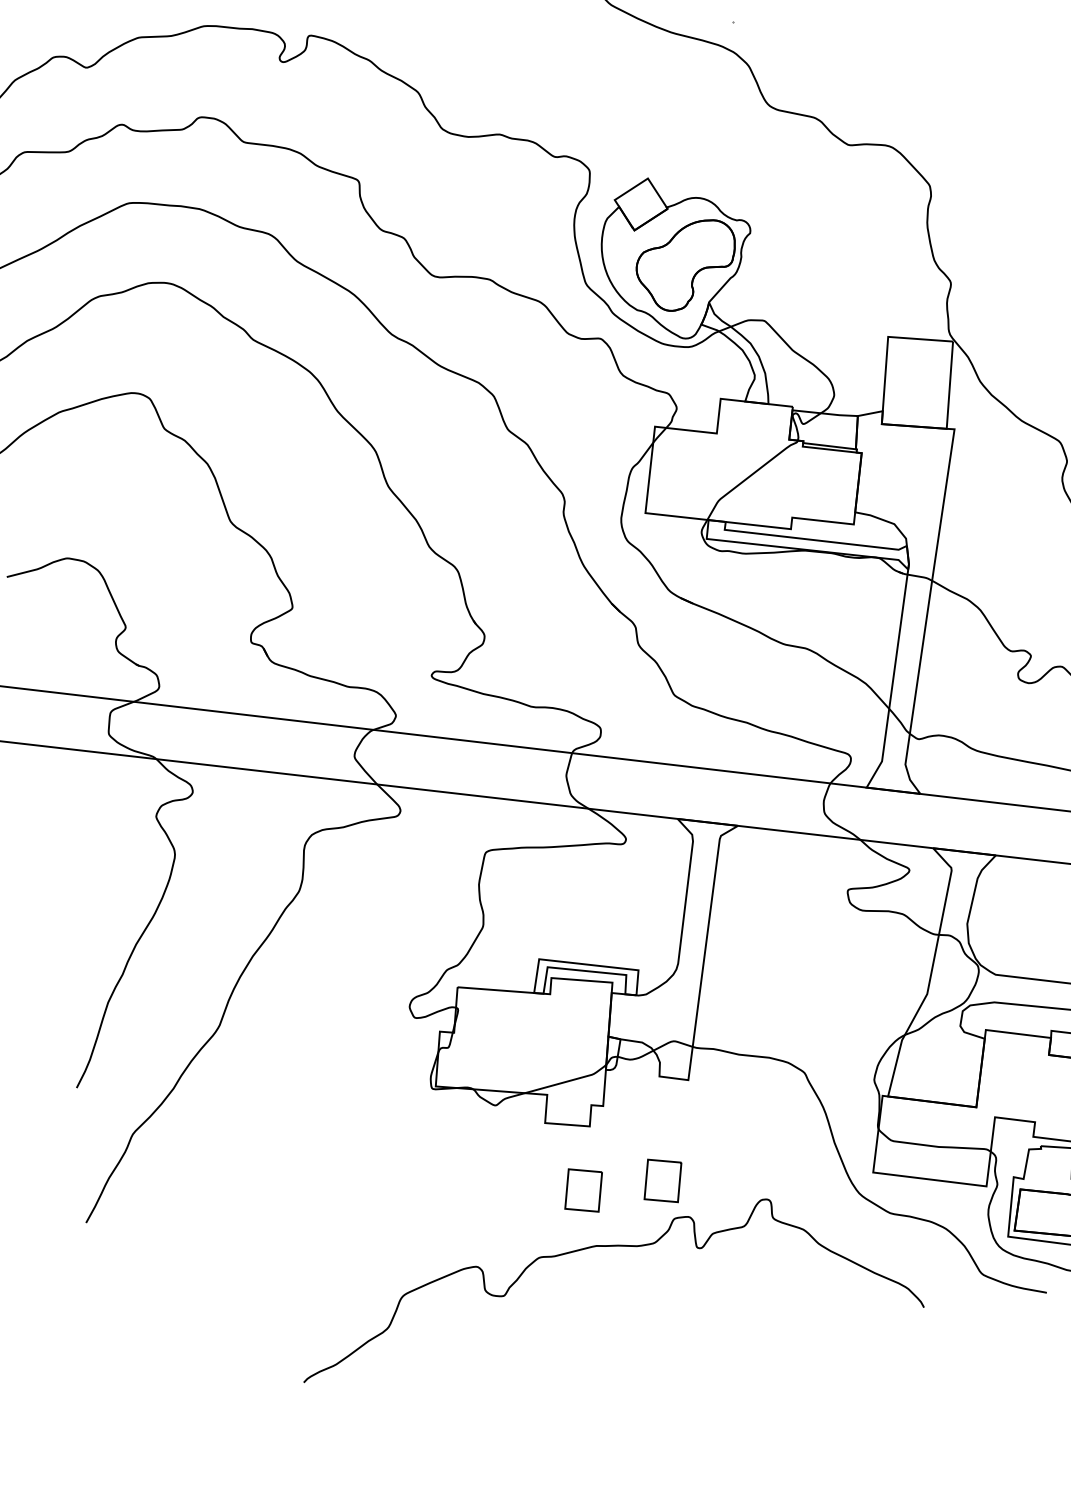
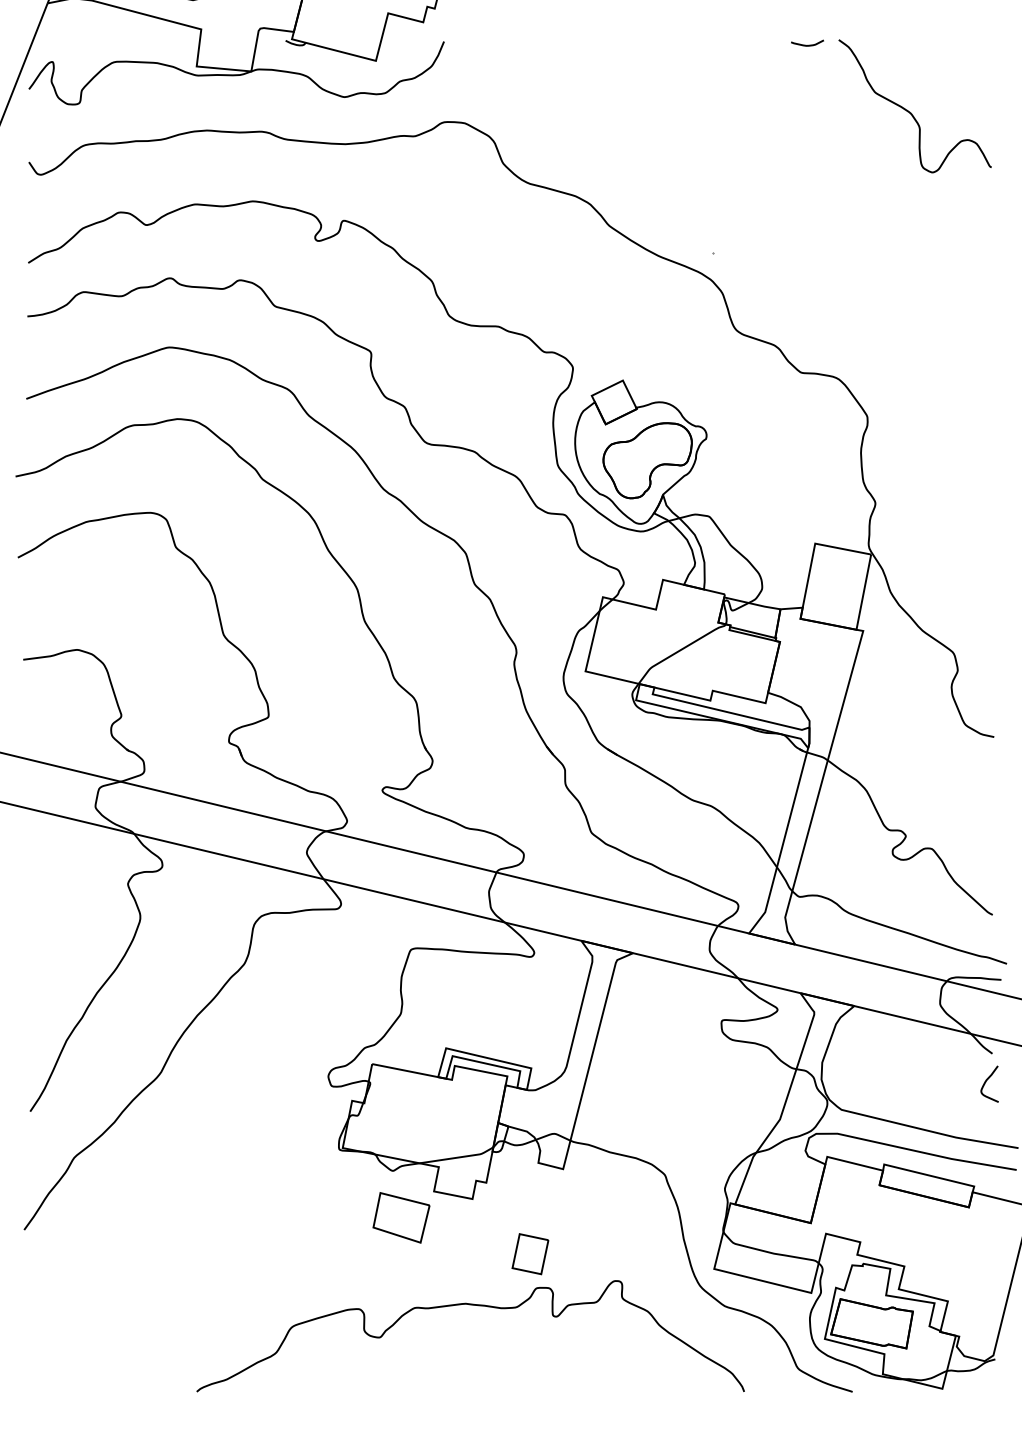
part: (511, 1157) -> (401, 1217), added
part: (583, 1190) -> (460, 1254), removed

